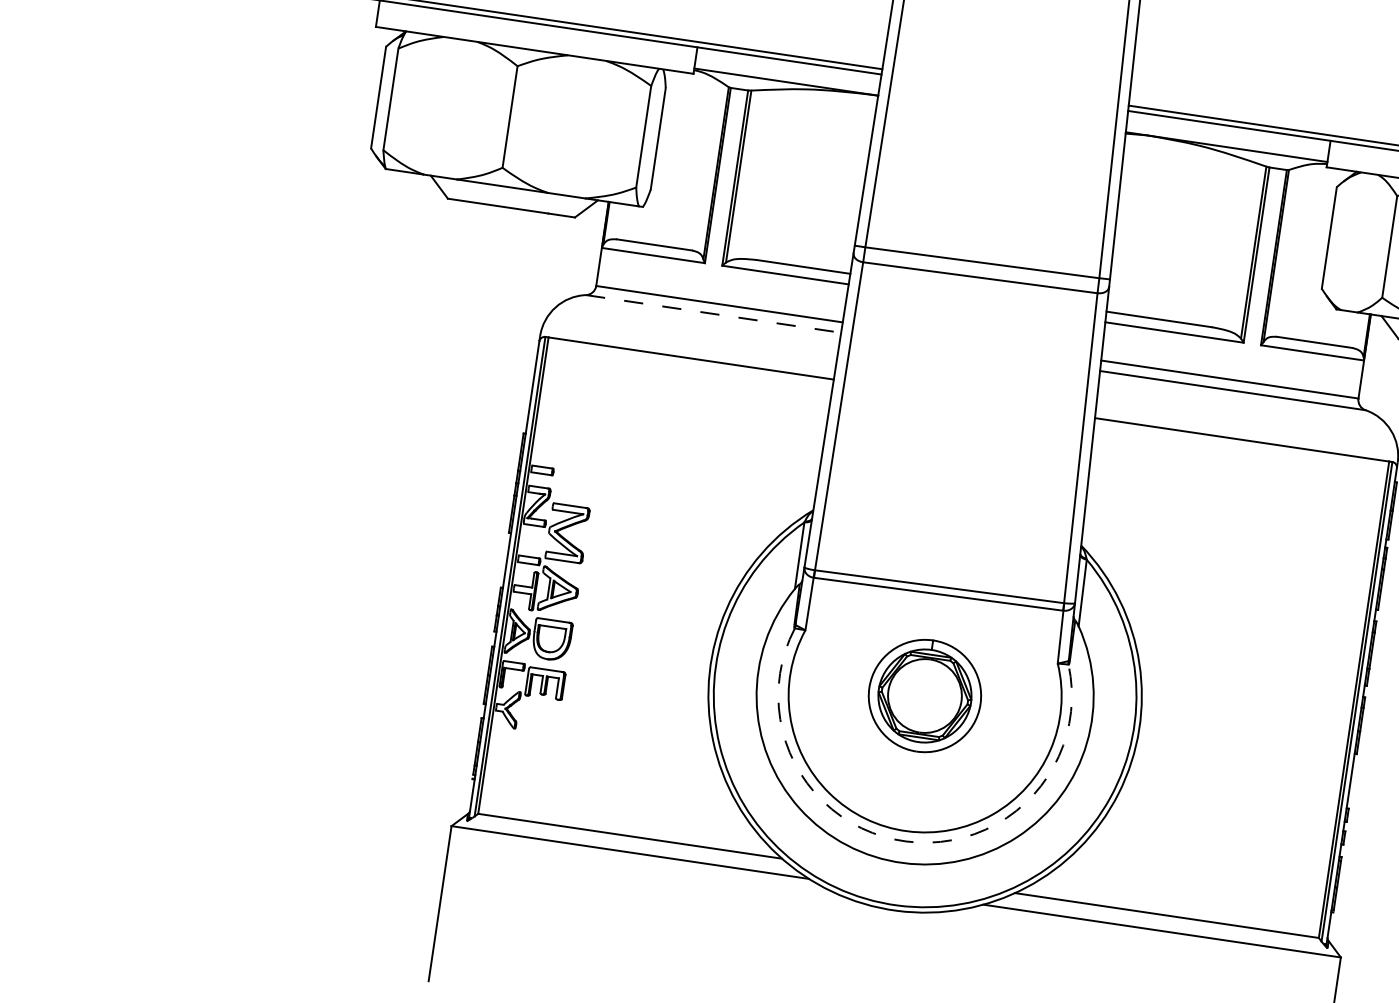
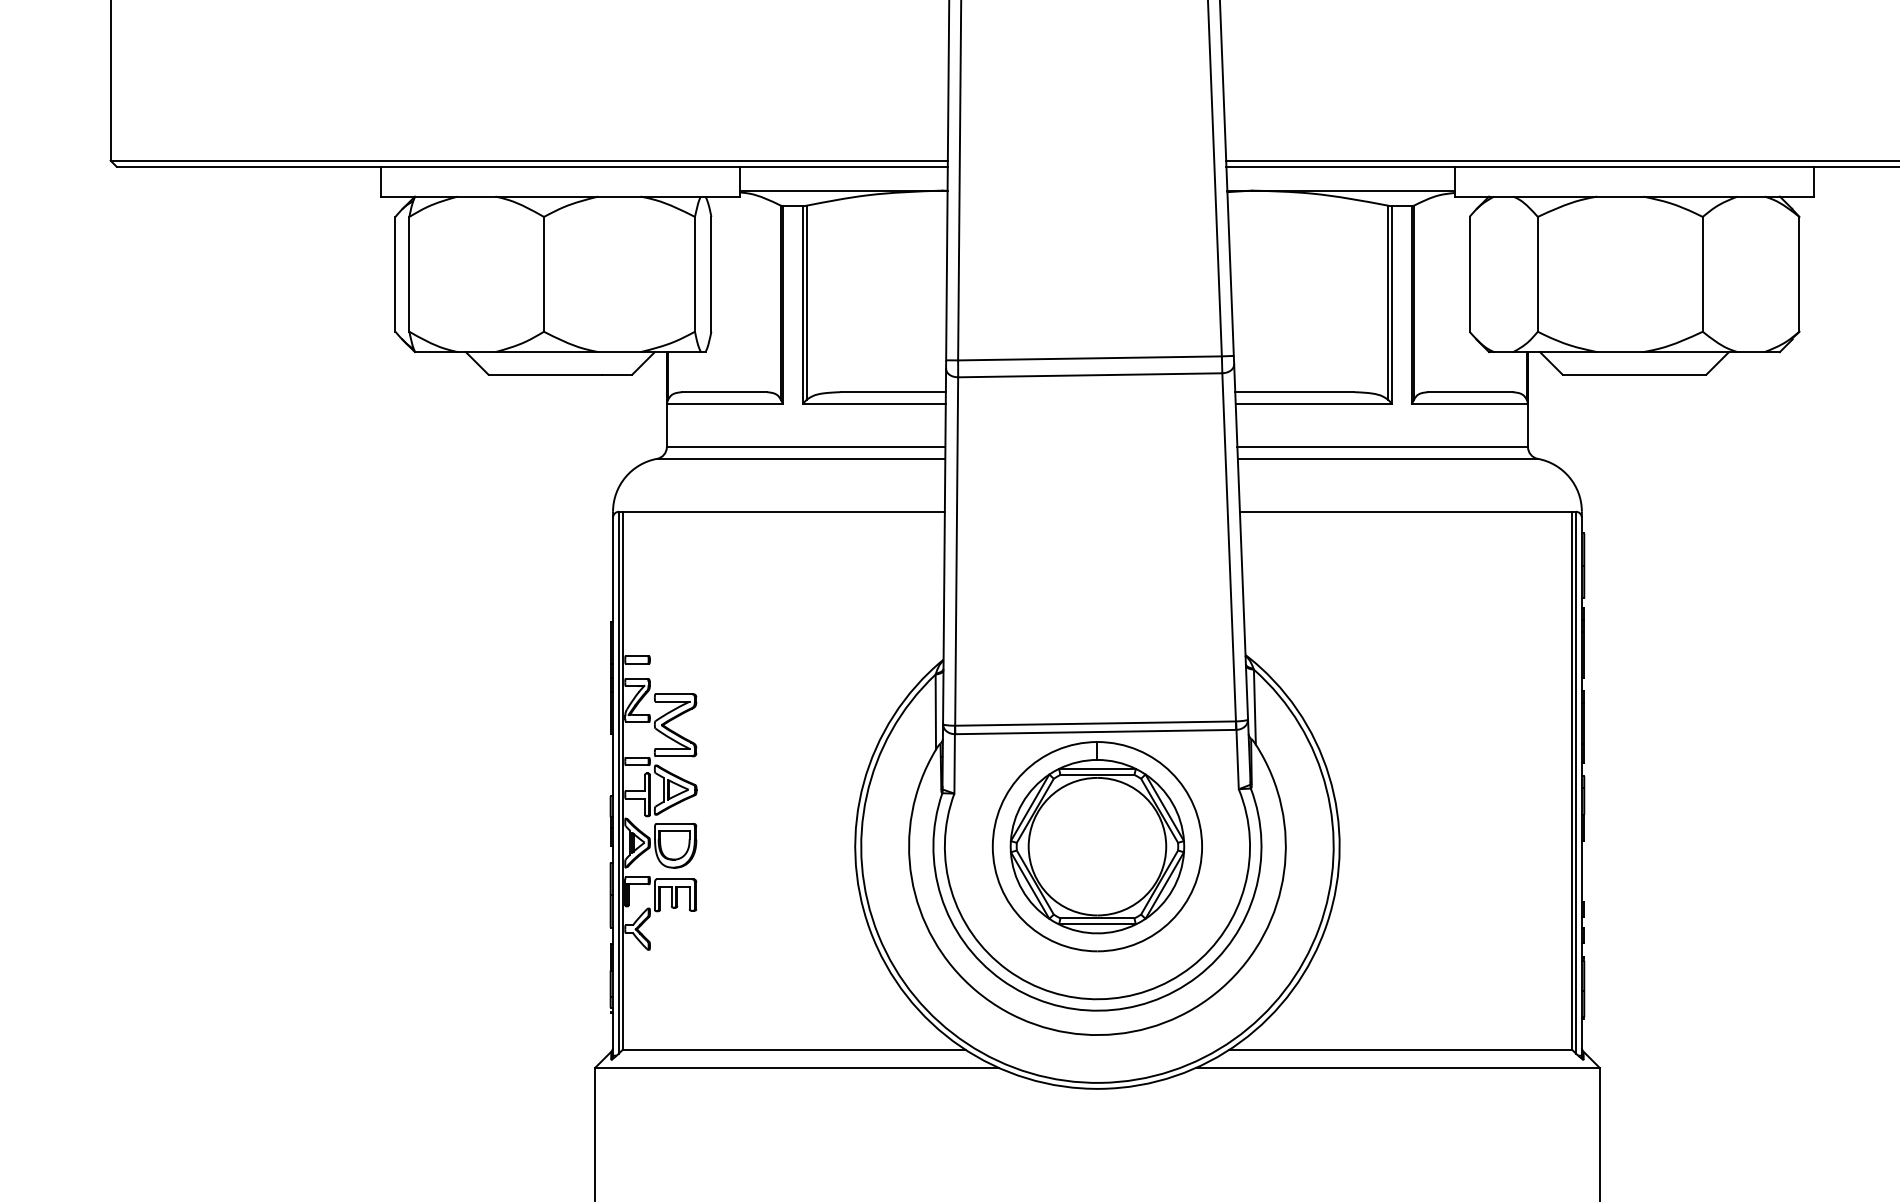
line: (713, 313) -> (801, 458), dashed -> solid
part: (924, 695) -> (1096, 846), size x1.67
arc: (905, 841) -> (1099, 1010), dashed -> solid

